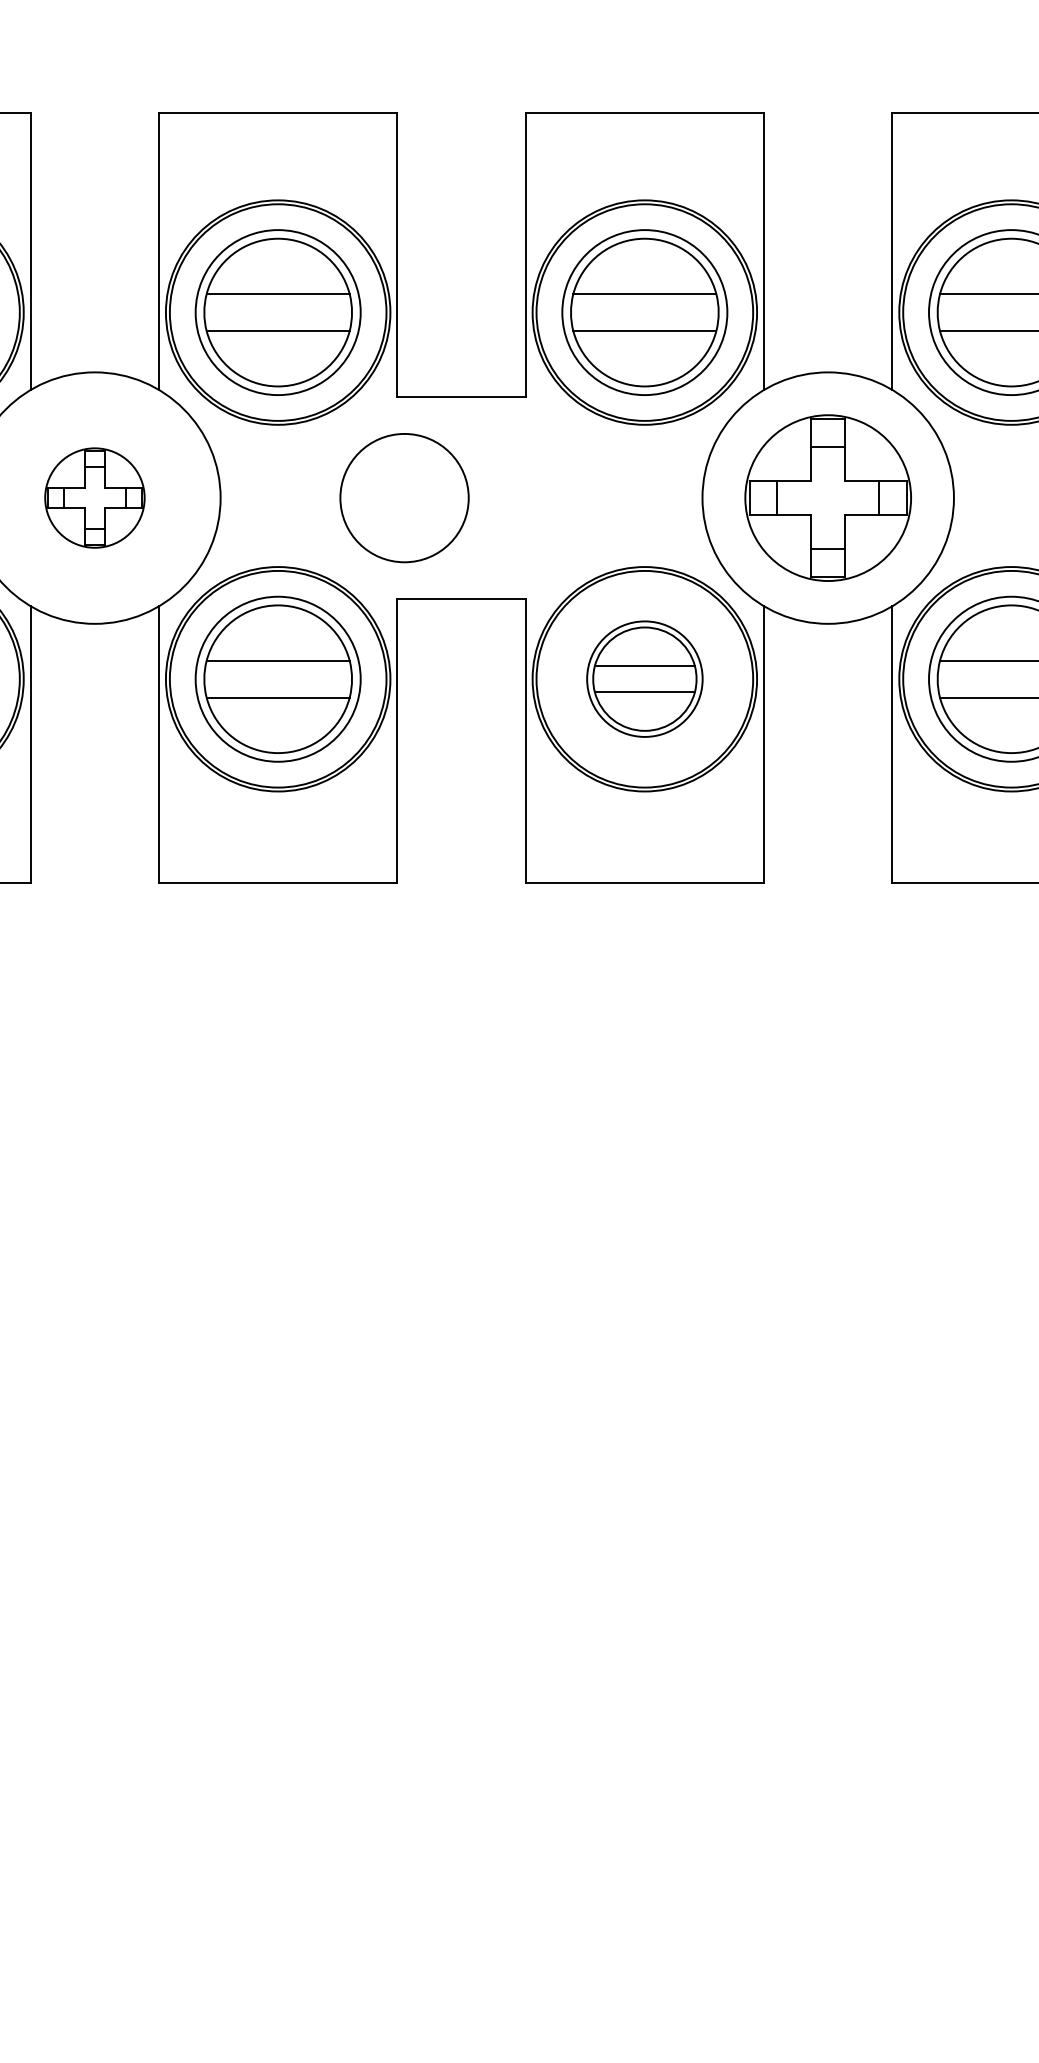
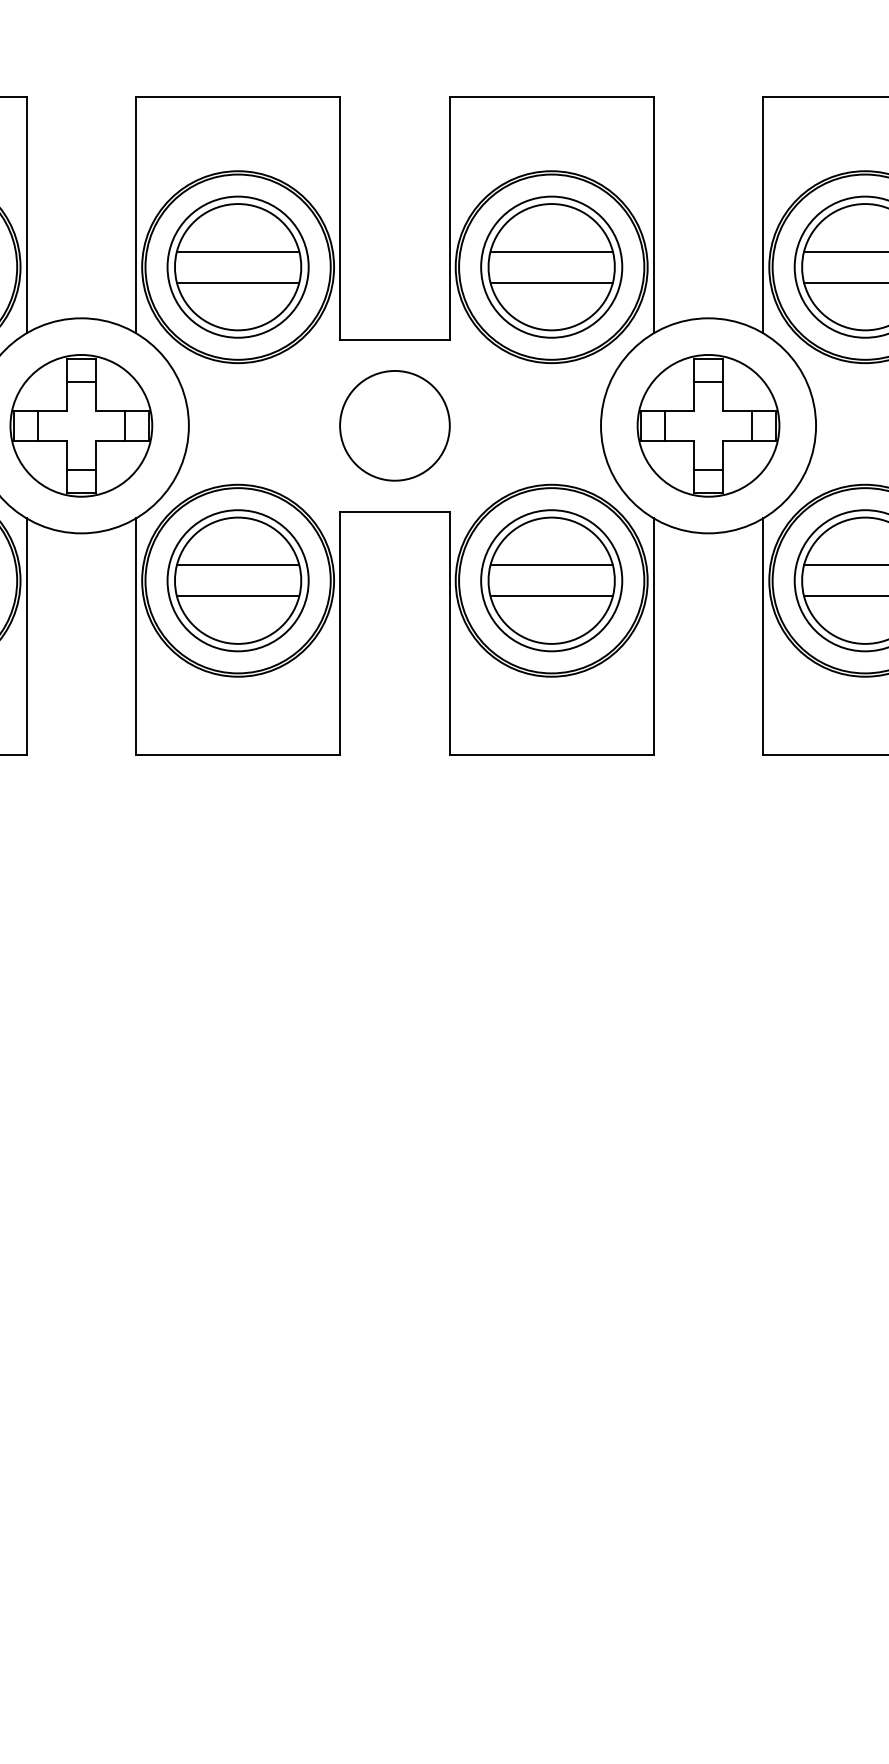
part: (94, 497) -> (81, 425), size x1.67
circle: (404, 498) -> (394, 426), moved
part: (644, 678) -> (551, 580), size x1.43

